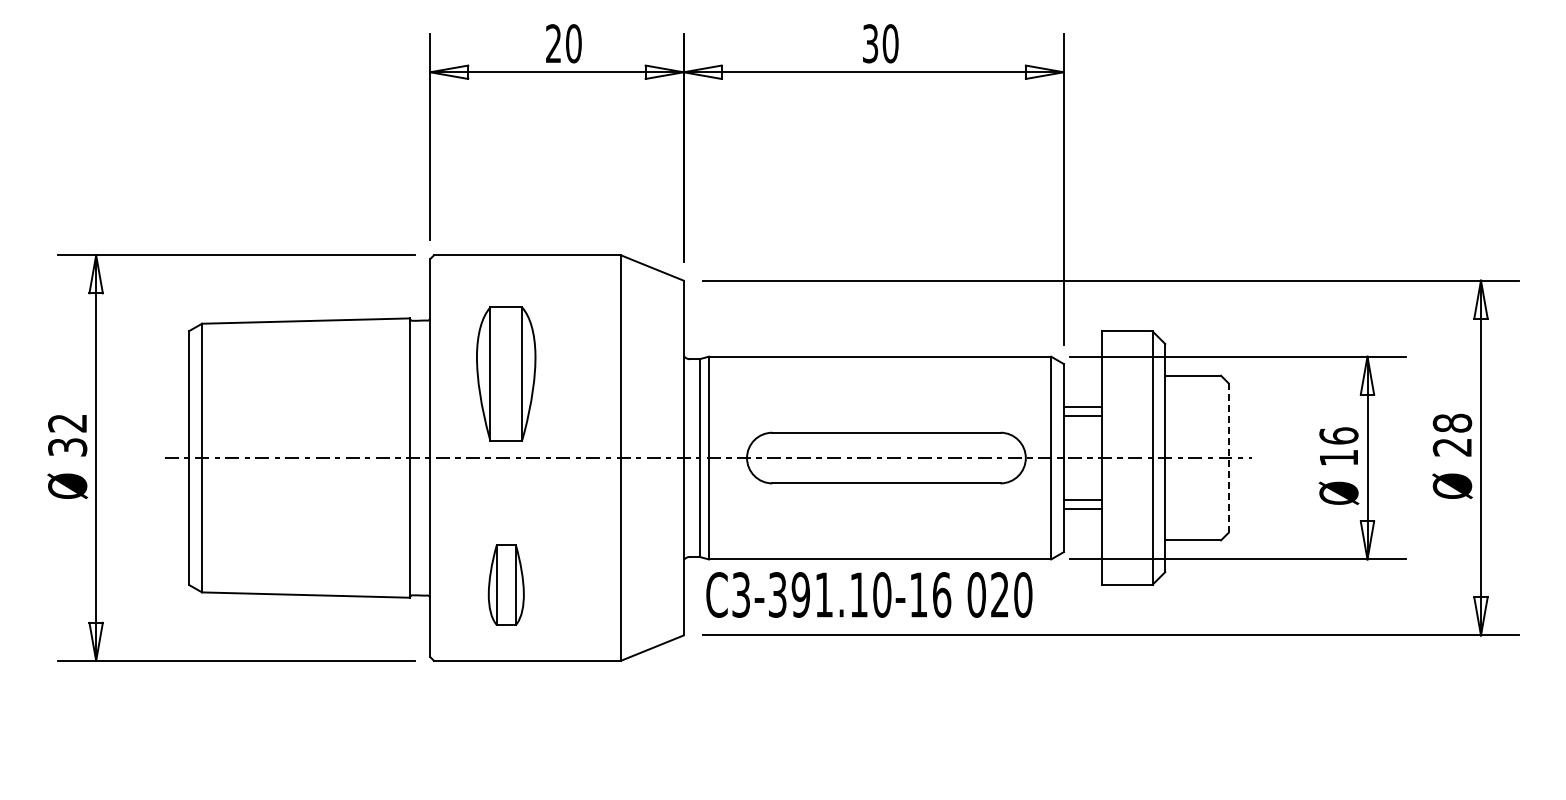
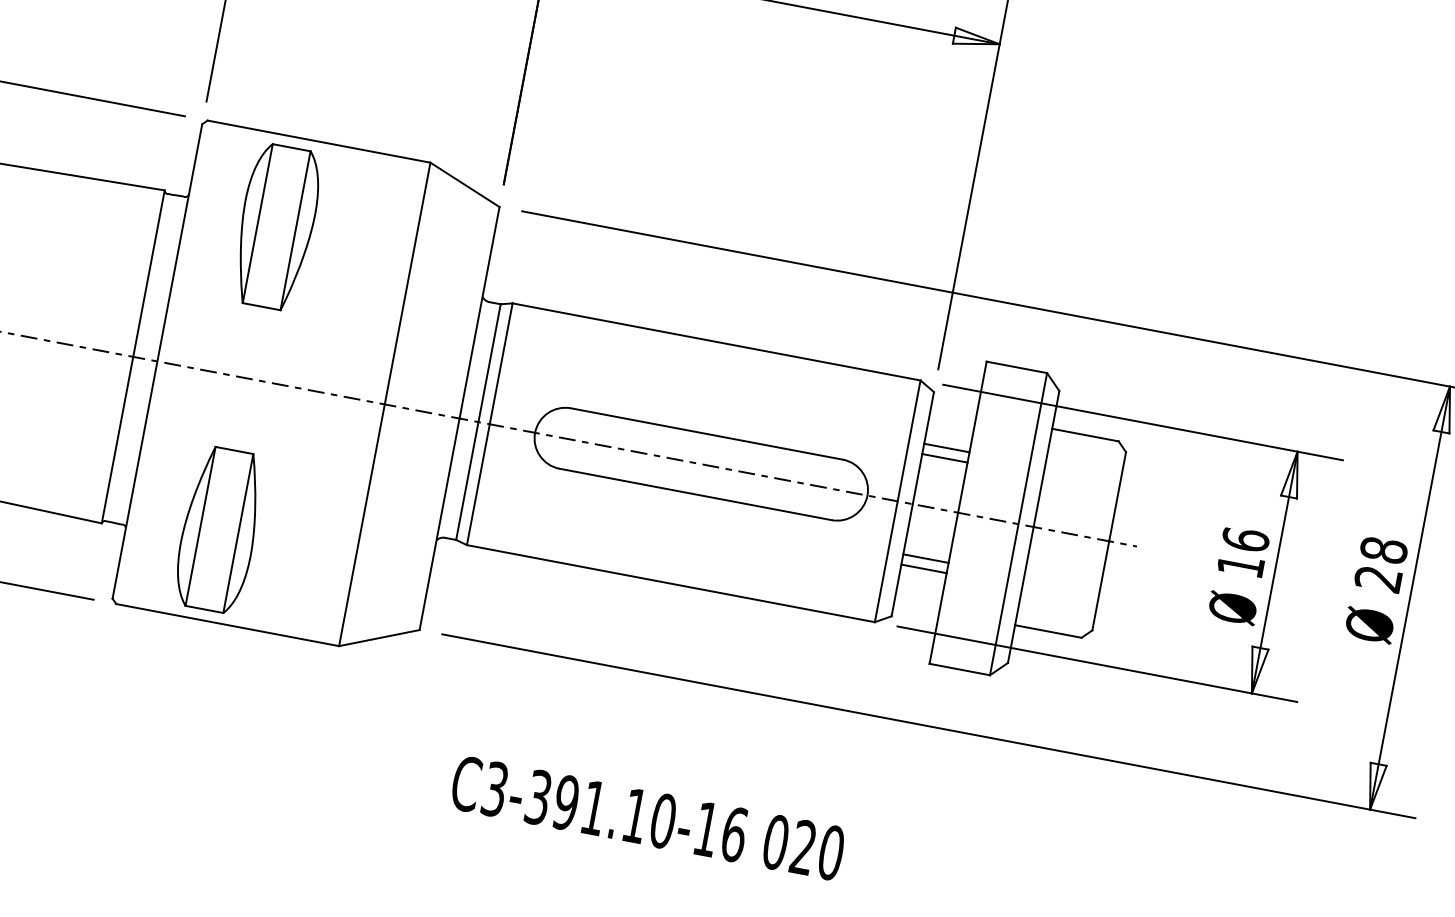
part: (506, 373) -> (277, 226), moved
line: (1228, 458) -> (1108, 541), dashed -> solid
part: (506, 584) -> (219, 529), size x1.67
text: (869, 594) -> (648, 817), moved

